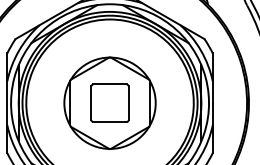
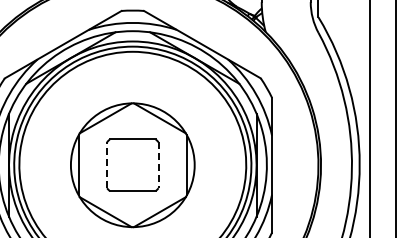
line: (91, 103) -> (107, 165), solid -> dashed
line: (129, 103) -> (158, 165), solid -> dashed

